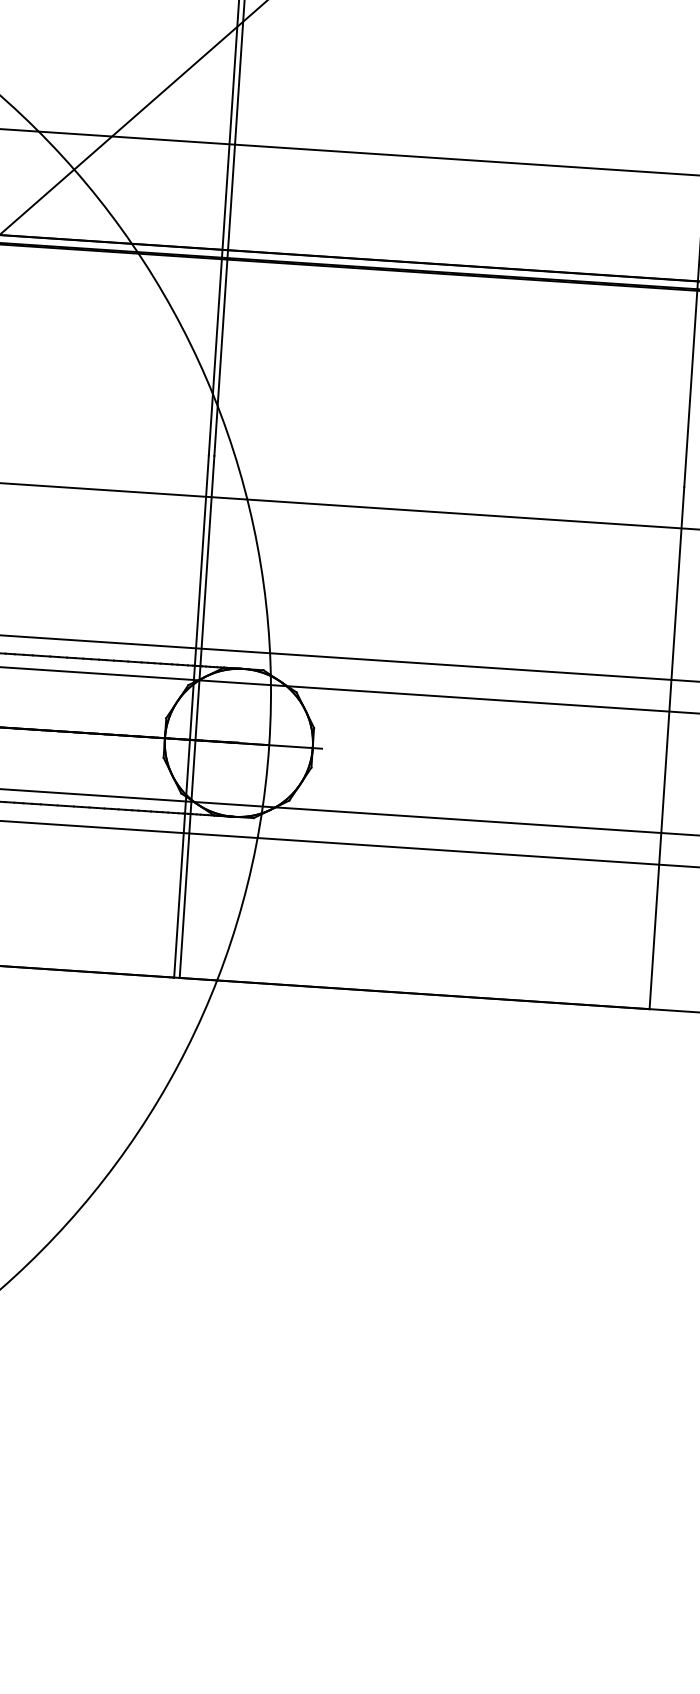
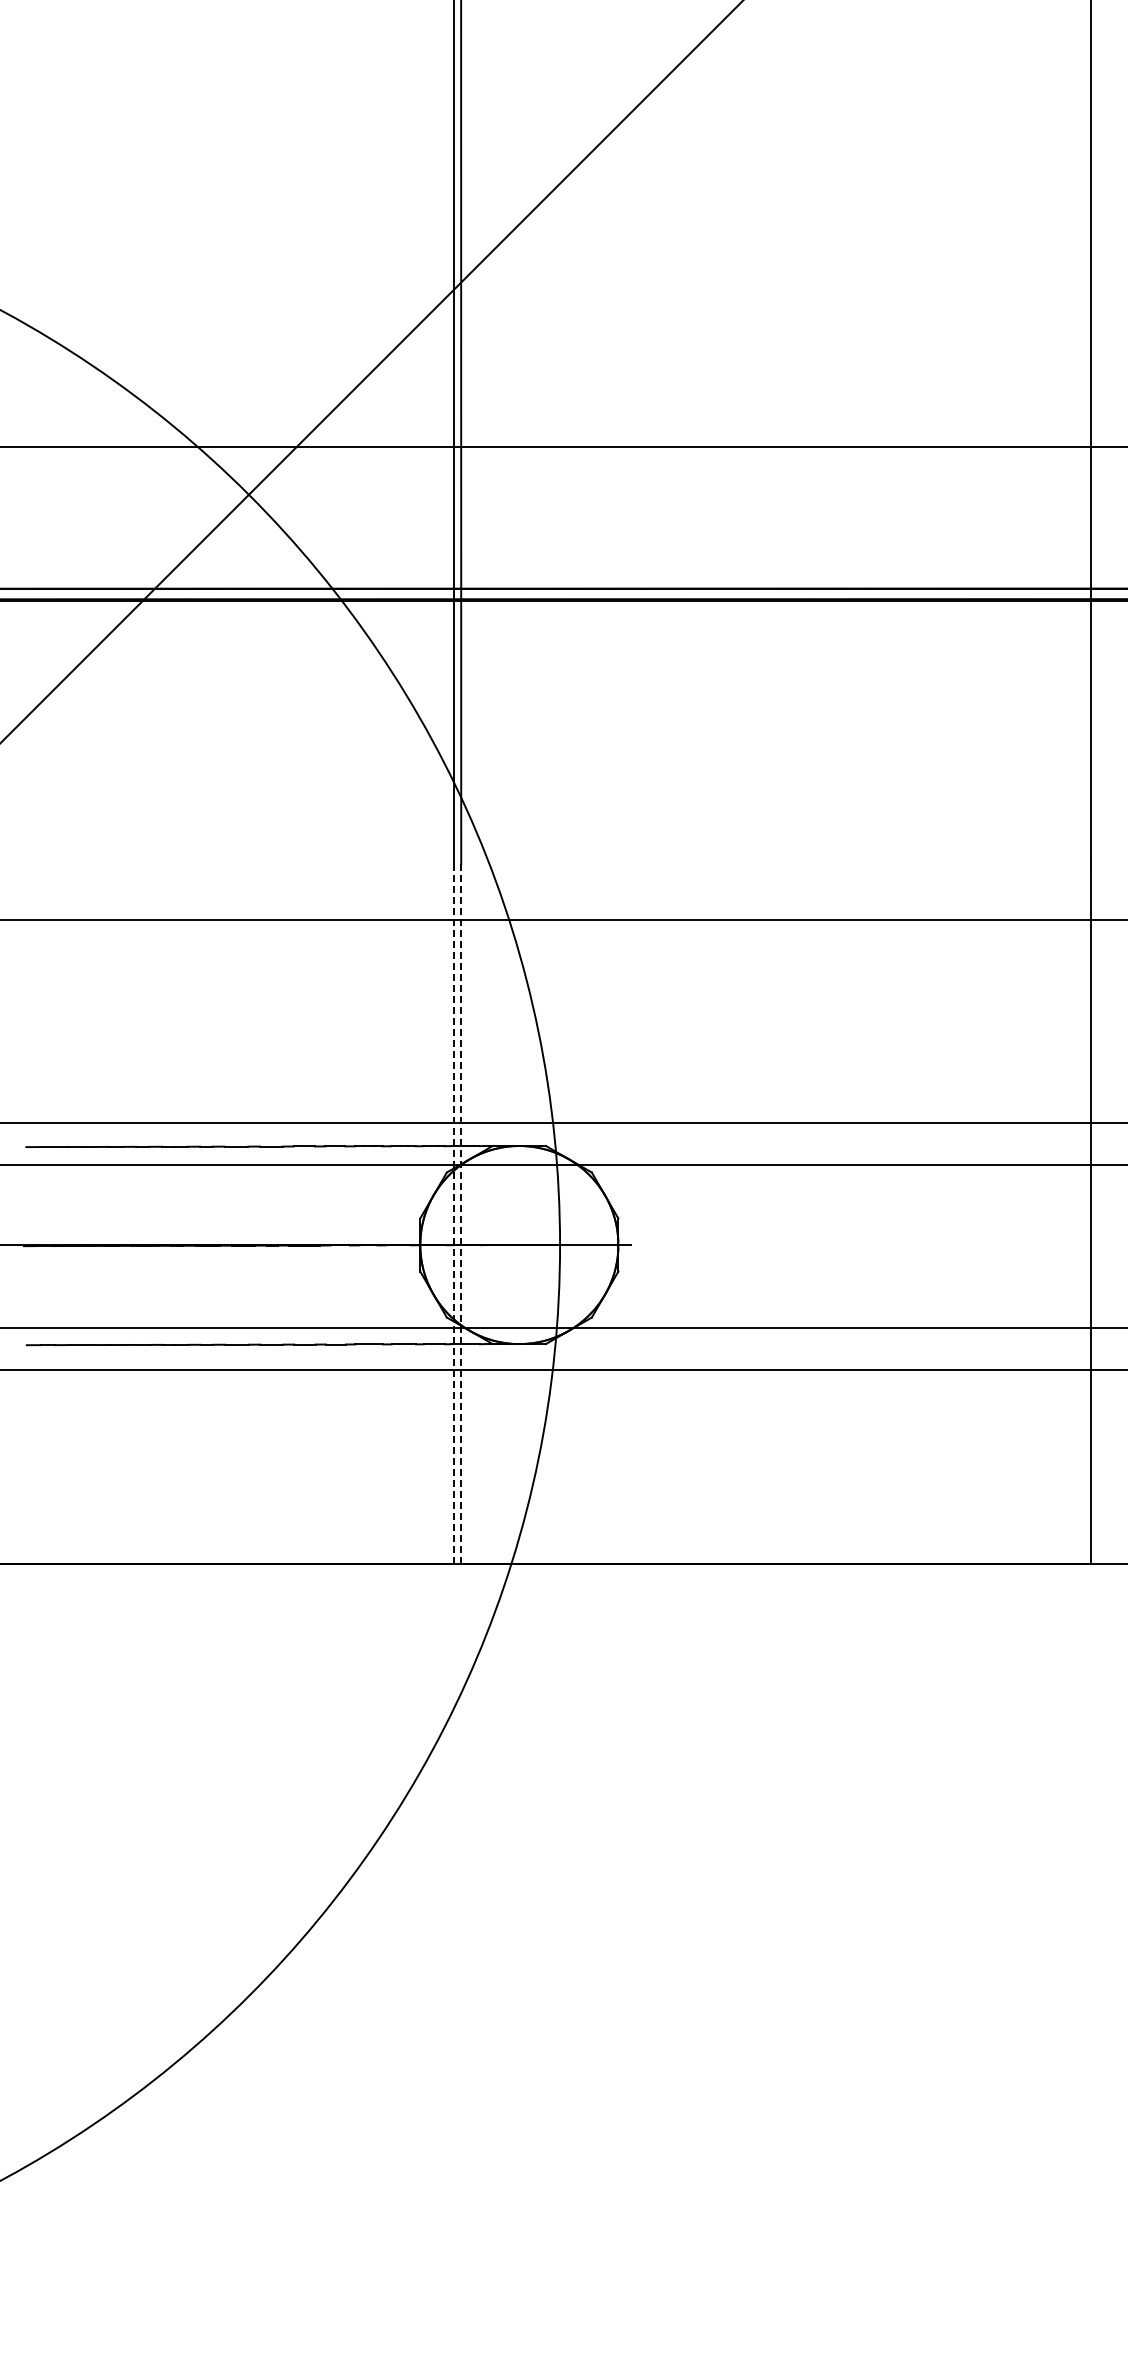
line: (191, 716) -> (453, 1214), solid -> dashed
line: (197, 717) -> (461, 1214), solid -> dashed

